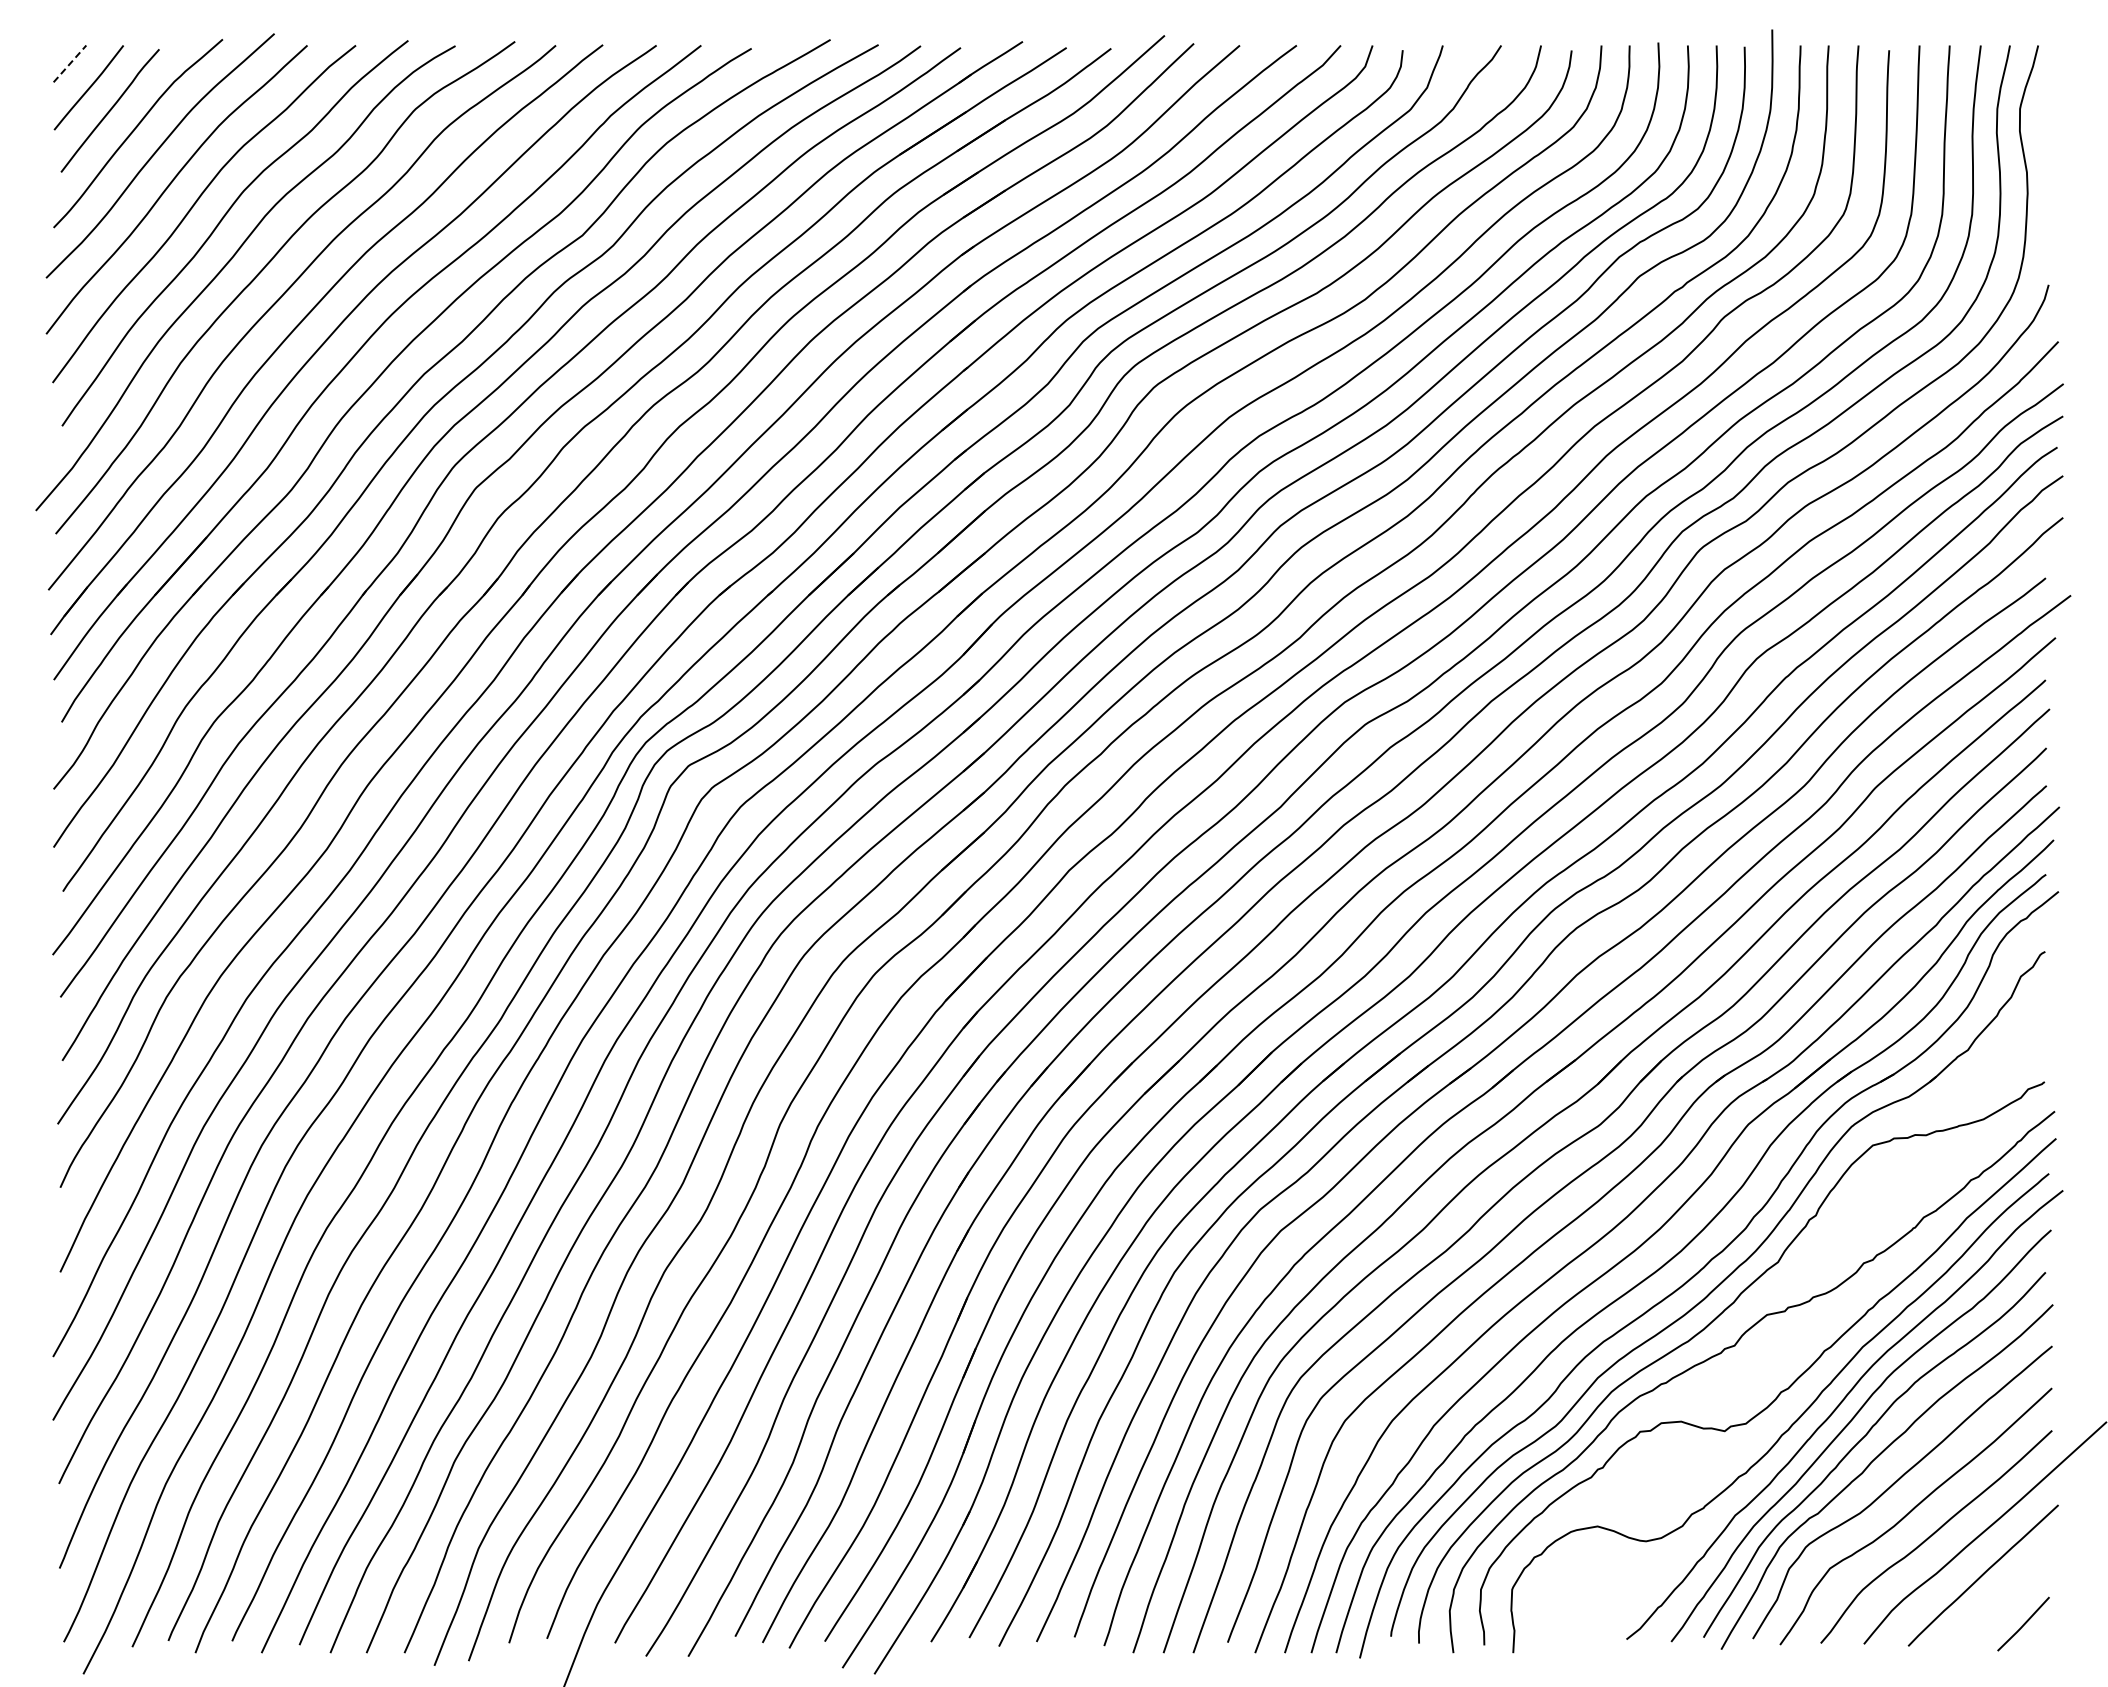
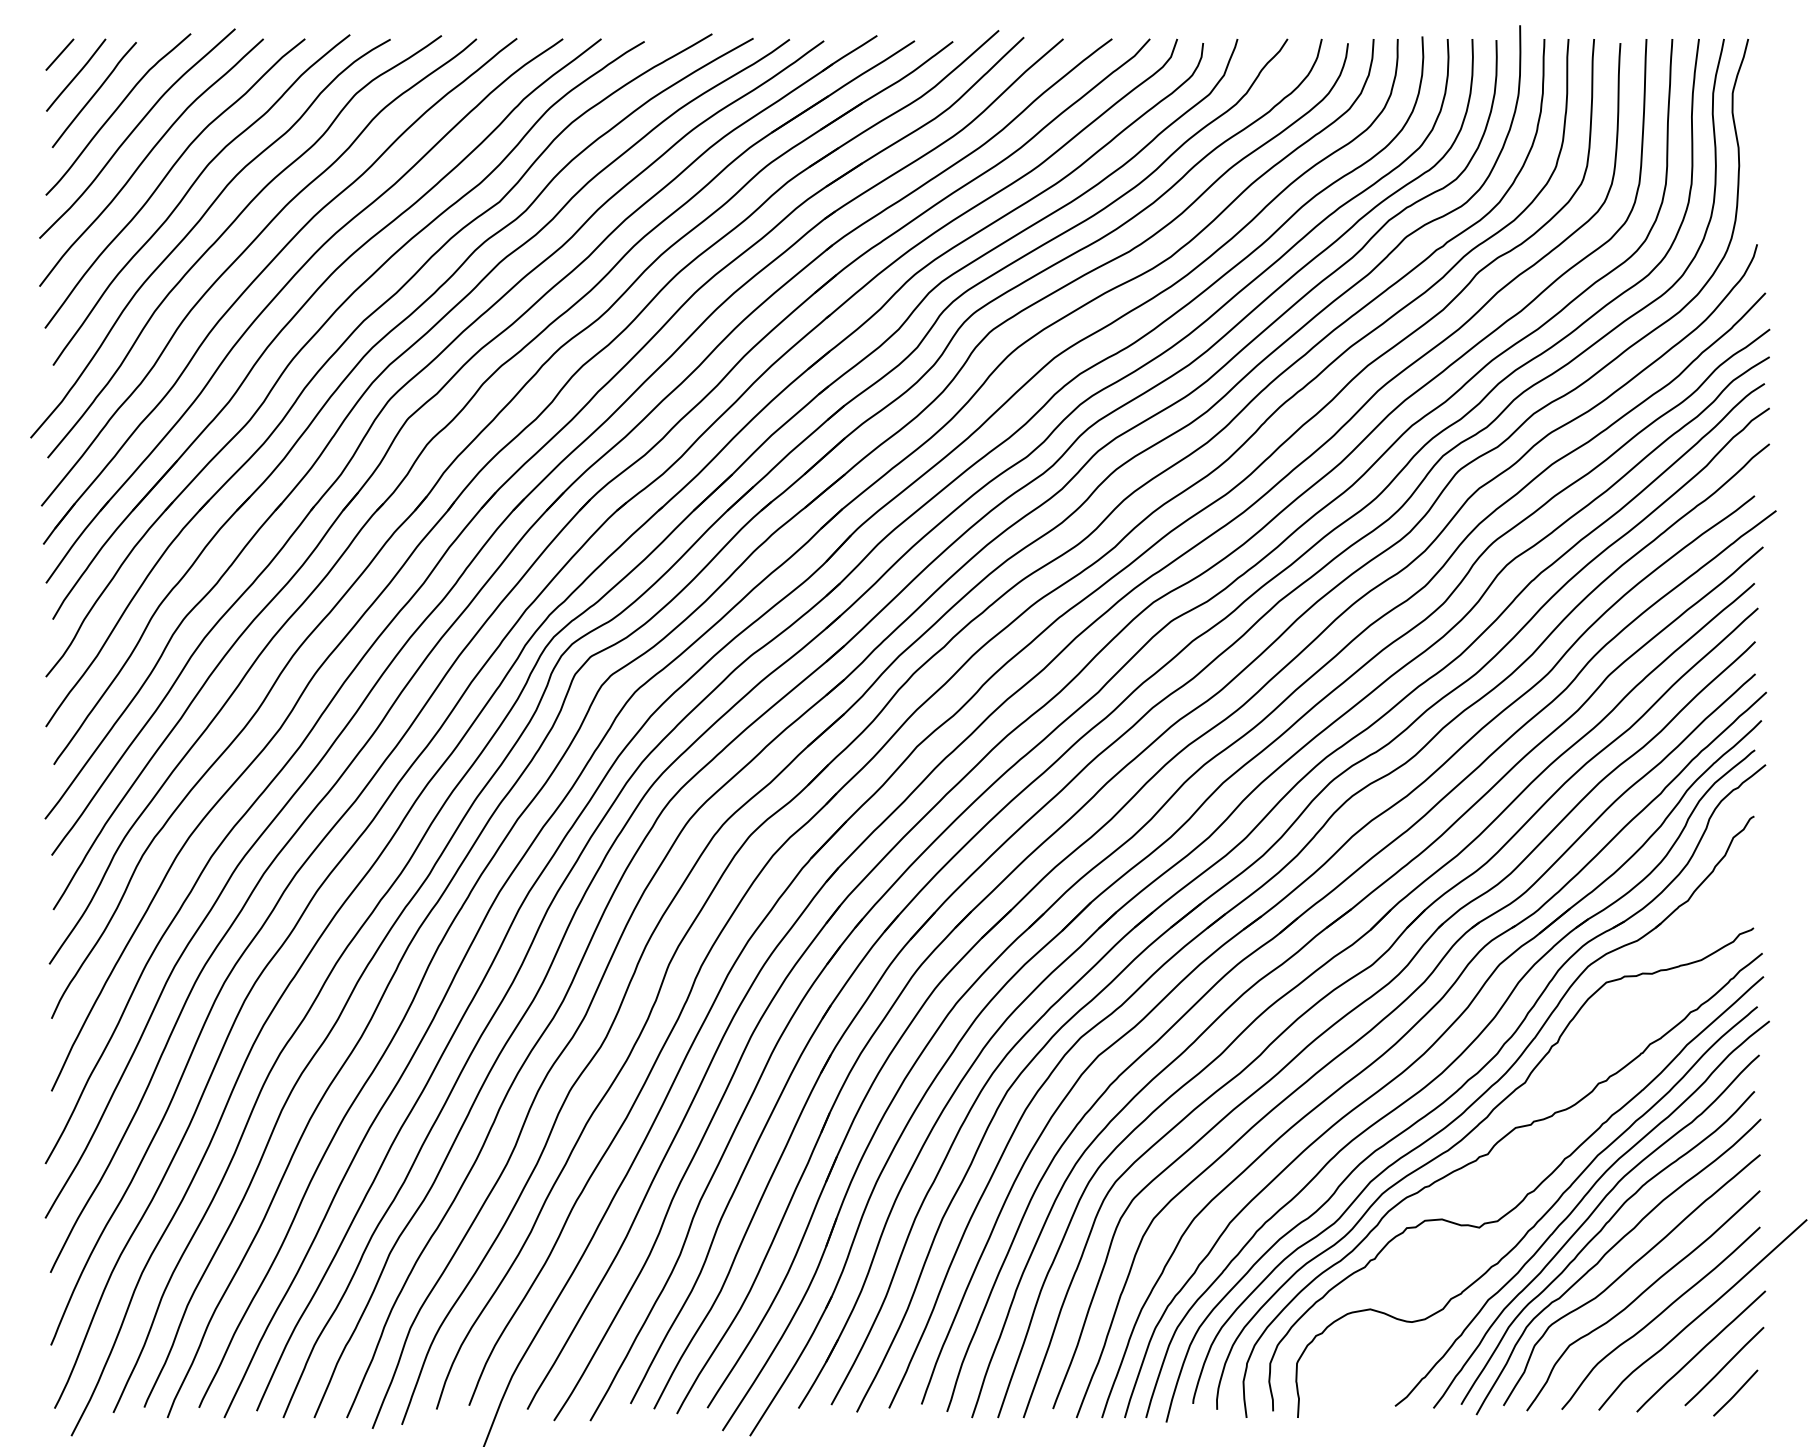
line: (70, 63) -> (60, 54), dashed -> solid
line: (2010, 1593) -> (1724, 1366), added

